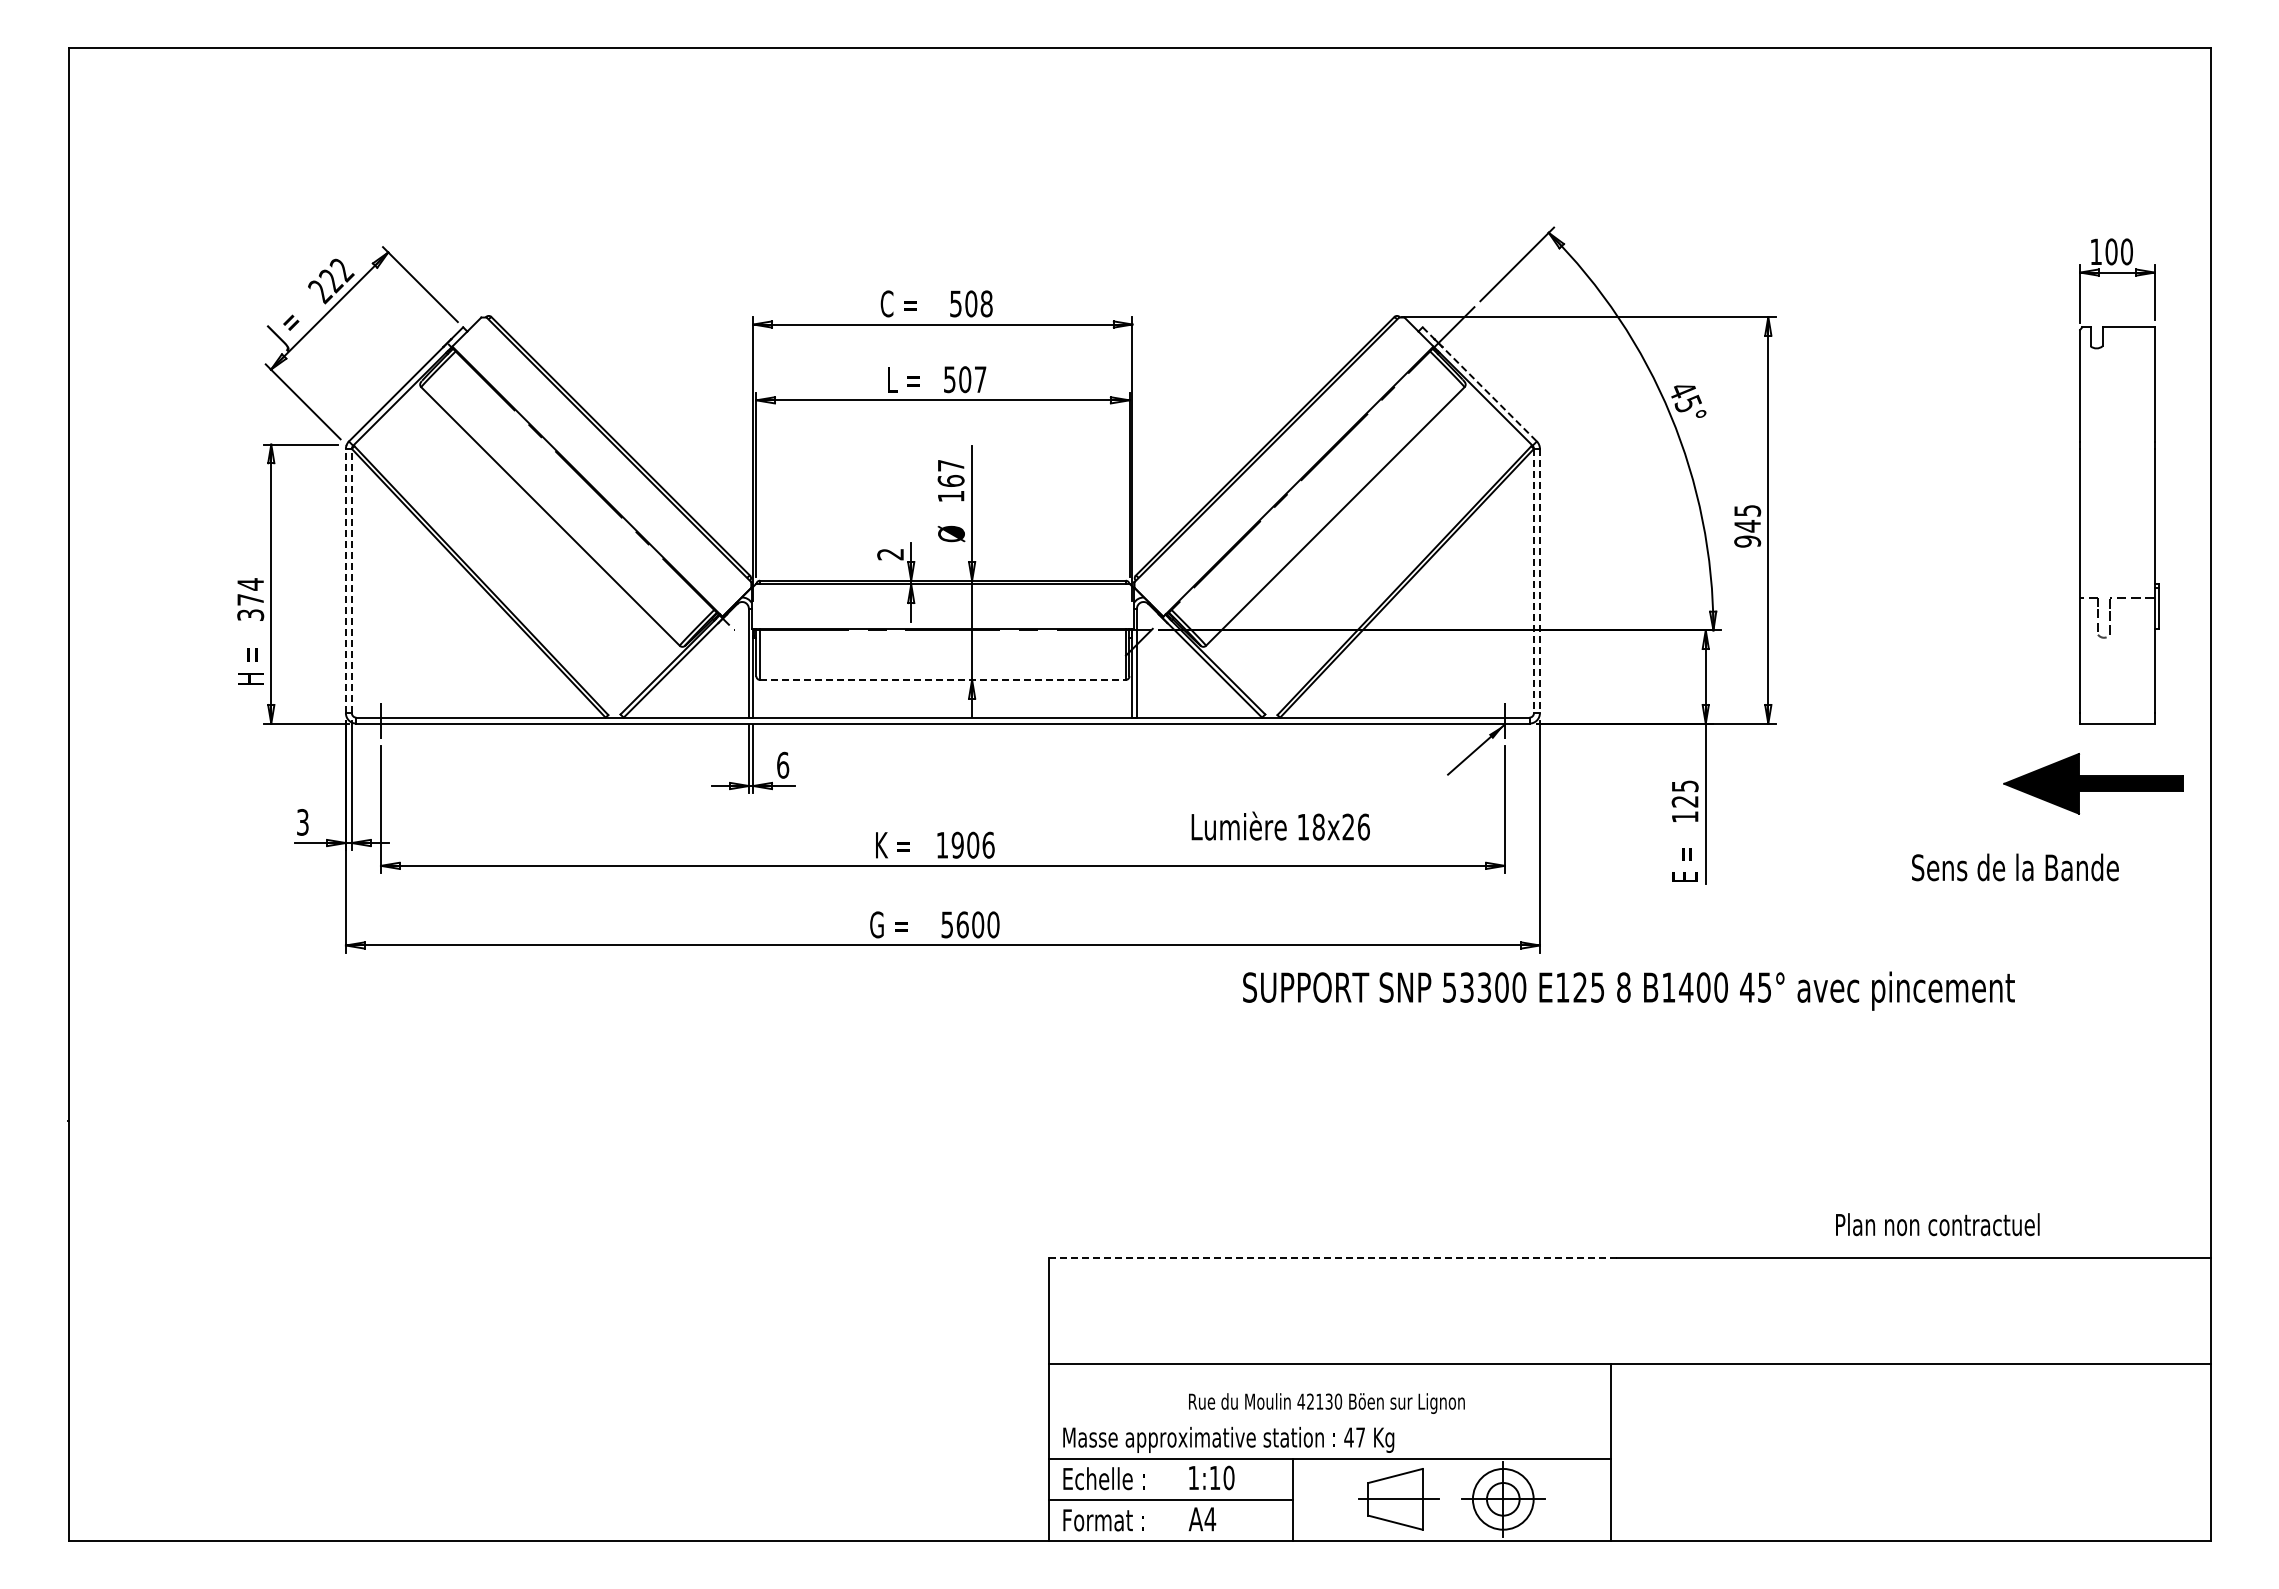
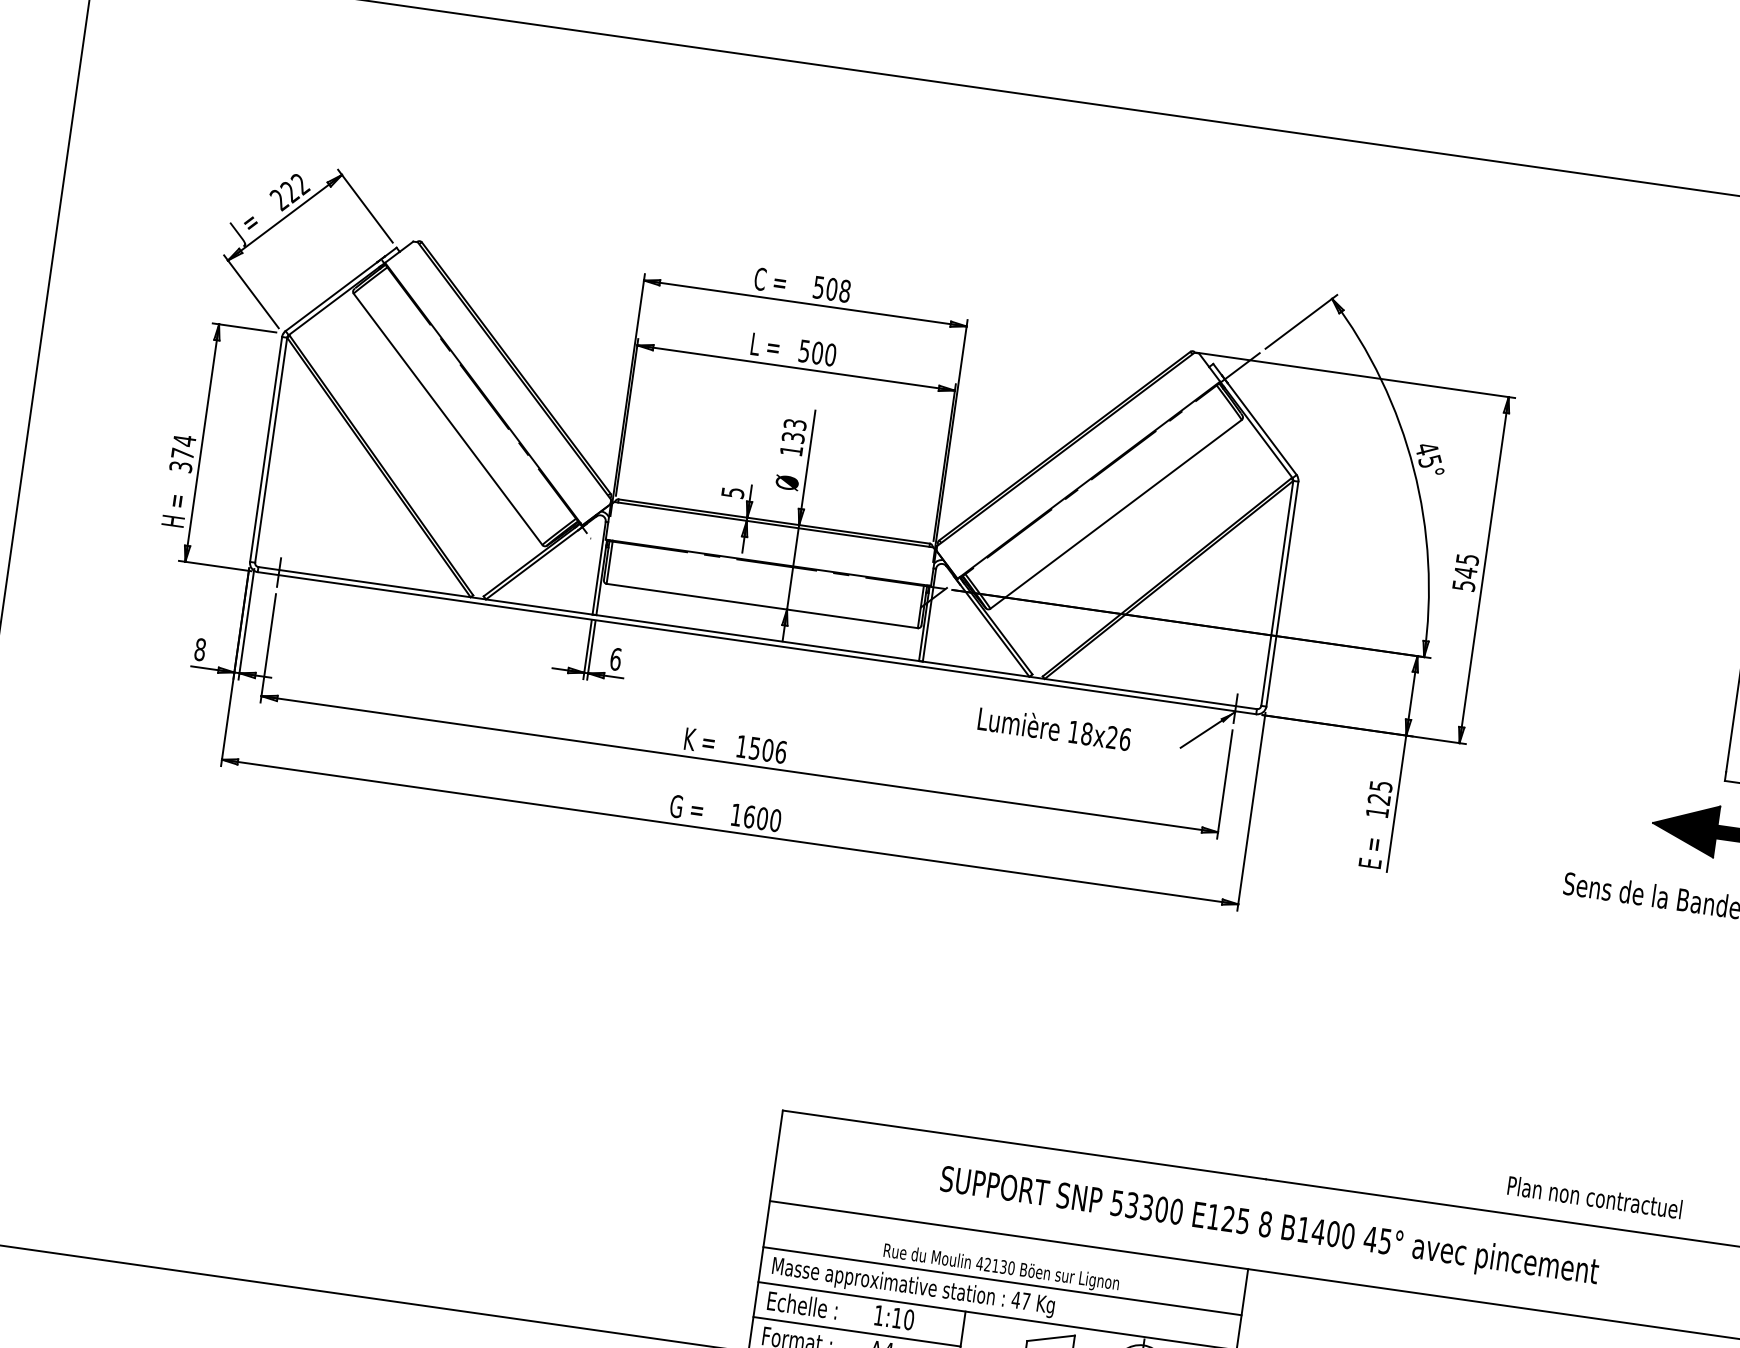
text: (980, 379) -> (830, 354), 507 -> 500
line: (1479, 384) -> (1254, 419), dashed -> solid
text: (950, 473) -> (793, 431), 167 -> 133
text: (1747, 541) -> (1463, 585), 945 -> 545
text: (890, 554) -> (732, 492), 2 -> 5
line: (345, 580) -> (265, 448), dashed -> solid
line: (351, 580) -> (270, 449), dashed -> solid
line: (1533, 581) -> (1276, 593), dashed -> solid
line: (1539, 581) -> (1281, 594), dashed -> solid
line: (942, 679) -> (761, 605), dashed -> solid
text: (302, 822) -> (199, 649), 3 -> 8
text: (1280, 825) -> (1054, 727), moved
text: (957, 844) -> (754, 747), 1906 -> 1506
text: (946, 924) -> (735, 814), 5600 -> 1600
text: (1628, 990) -> (1269, 1227), moved
text: (1937, 1224) -> (1594, 1197), moved
line: (1333, 1257) -> (1024, 1144), dashed -> solid
line: (1330, 1418) -> (1002, 1281), added

